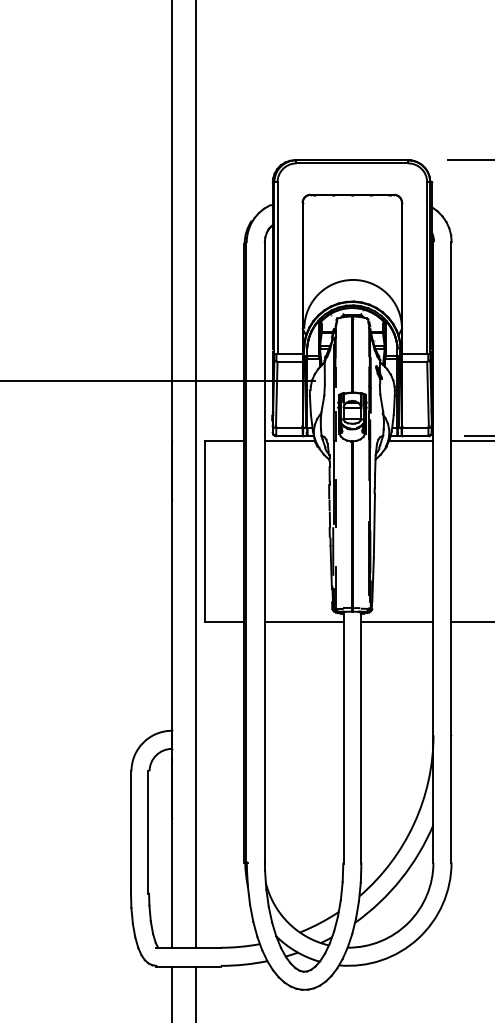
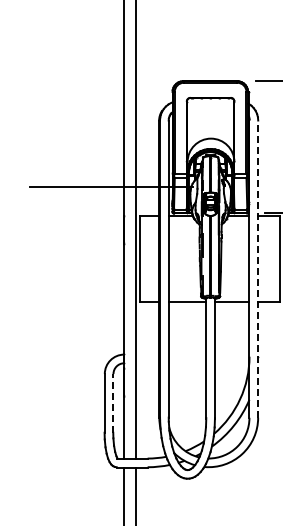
line: (450, 553) -> (257, 269), solid -> dashed
line: (147, 830) -> (112, 402), solid -> dashed

